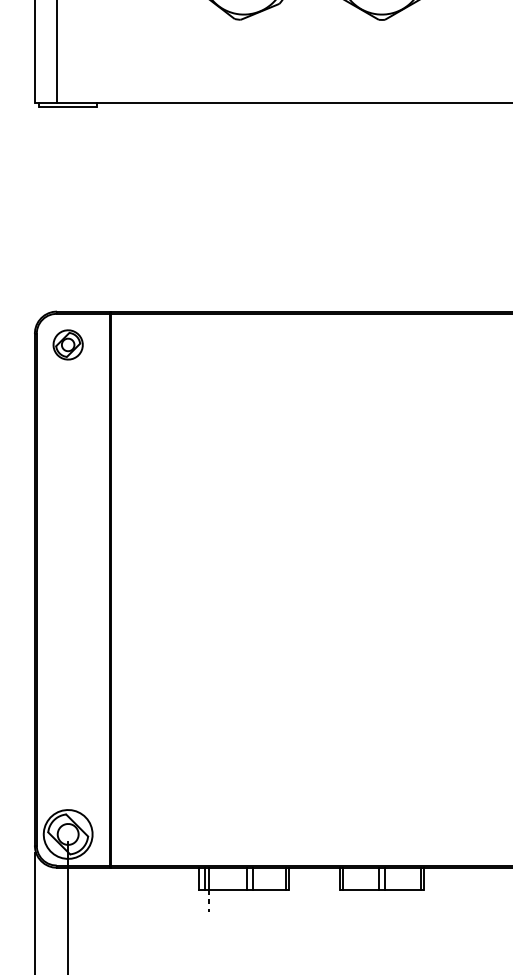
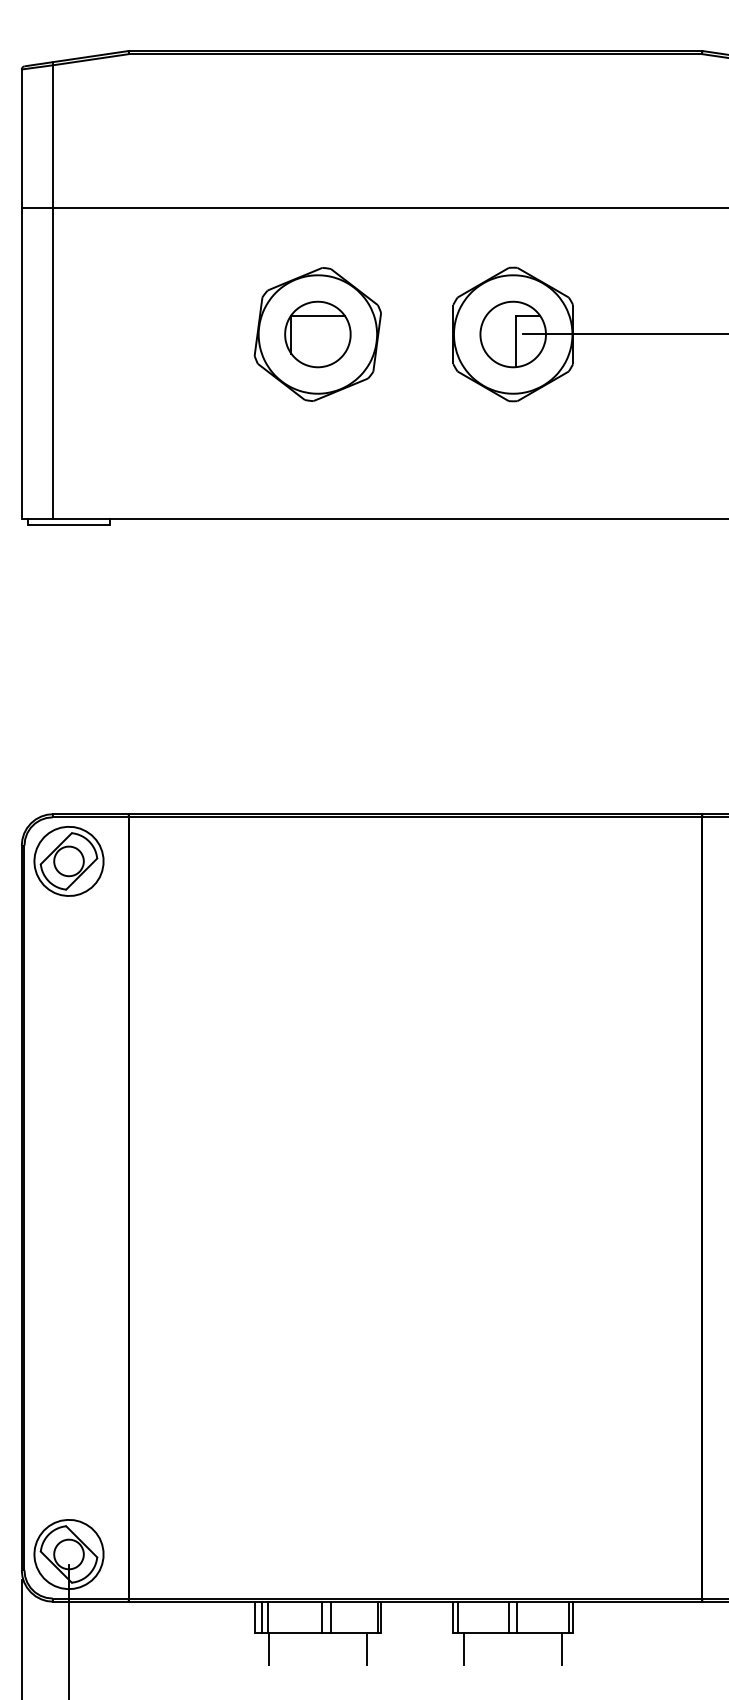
part: (67, 344) -> (68, 861), size x1.67
line: (279, 900) -> (367, 1648), added
line: (347, 900) -> (464, 1648), added
line: (416, 900) -> (562, 1648), added
line: (209, 901) -> (268, 1649), dashed -> solid

